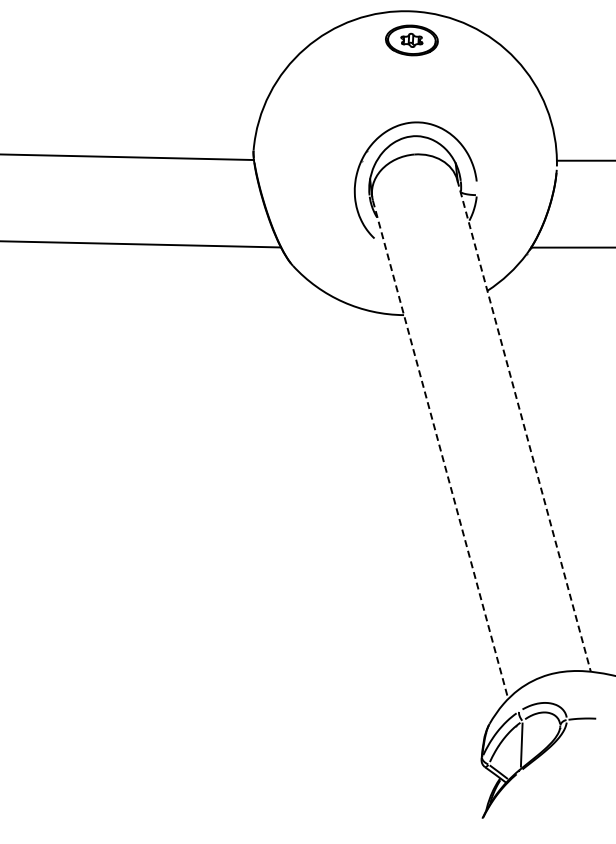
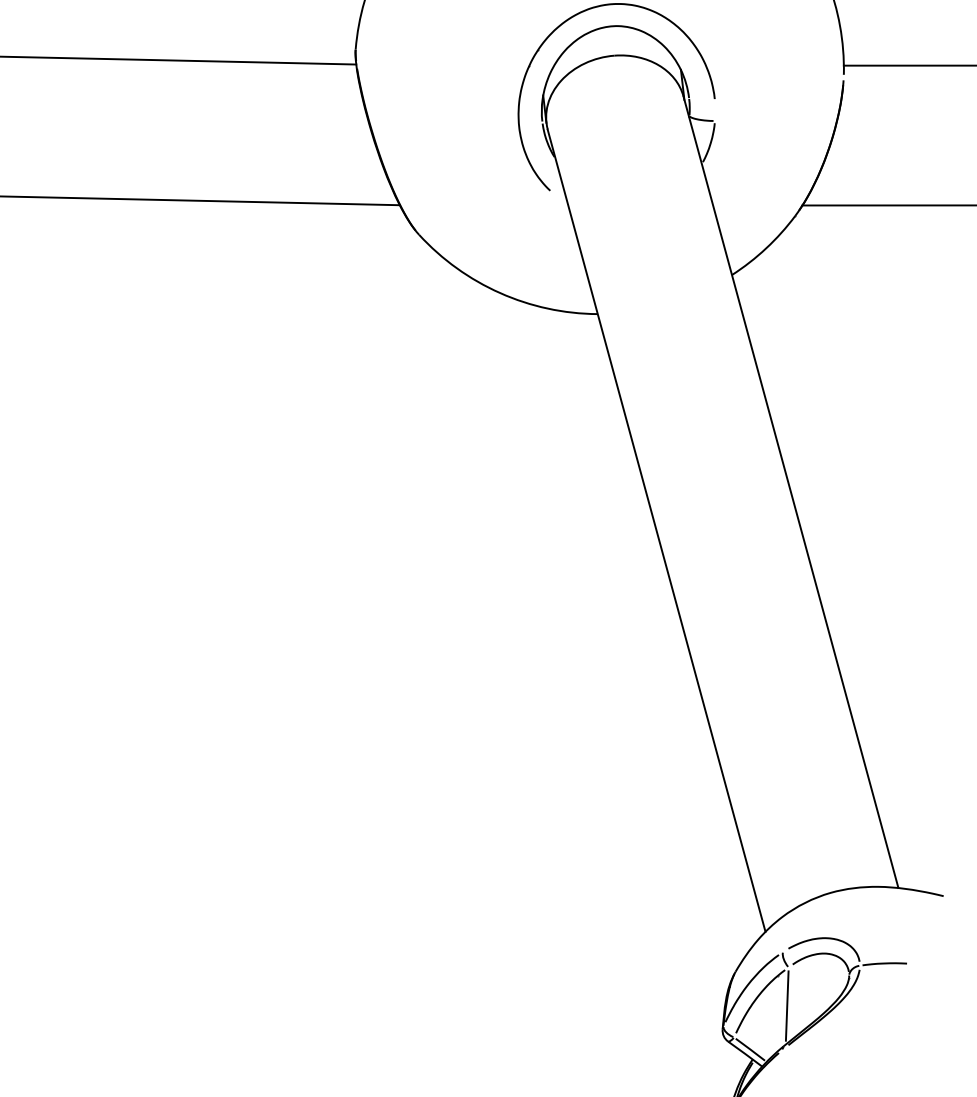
line: (524, 425) -> (791, 491), dashed -> solid
line: (440, 450) -> (656, 531), dashed -> solid

